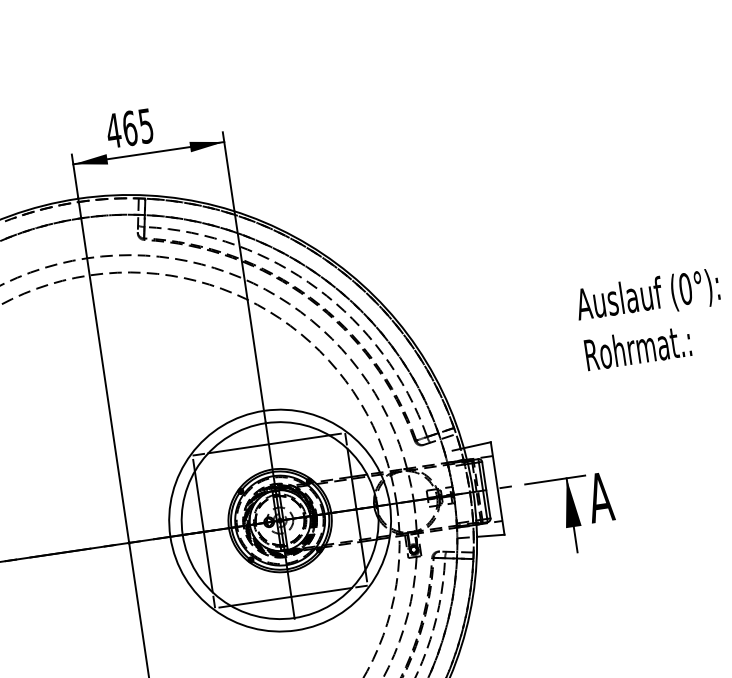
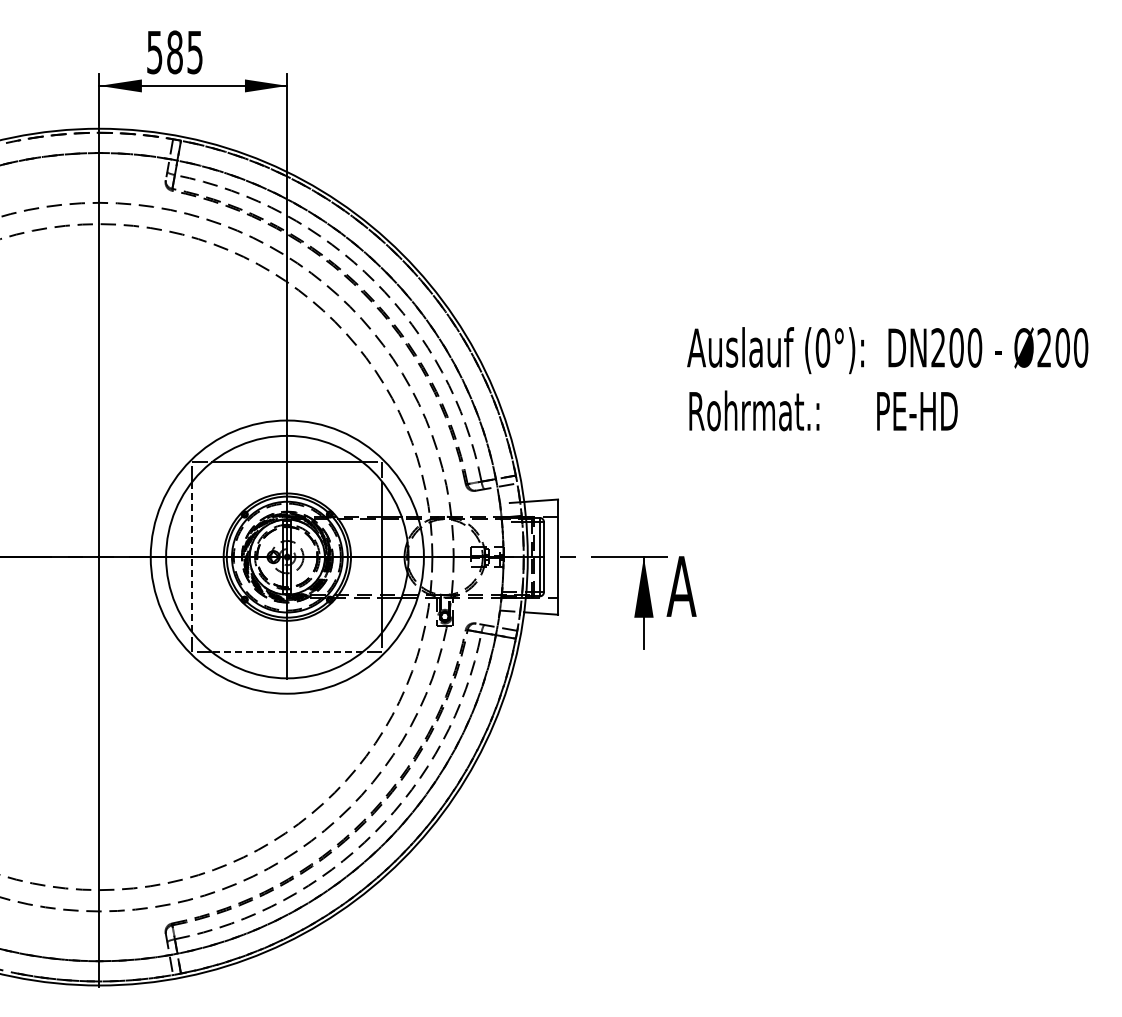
text: (121, 129) -> (164, 52), 465 -> 585
line: (203, 531) -> (192, 556), solid -> dashed
line: (290, 597) -> (286, 652), solid -> dashed

